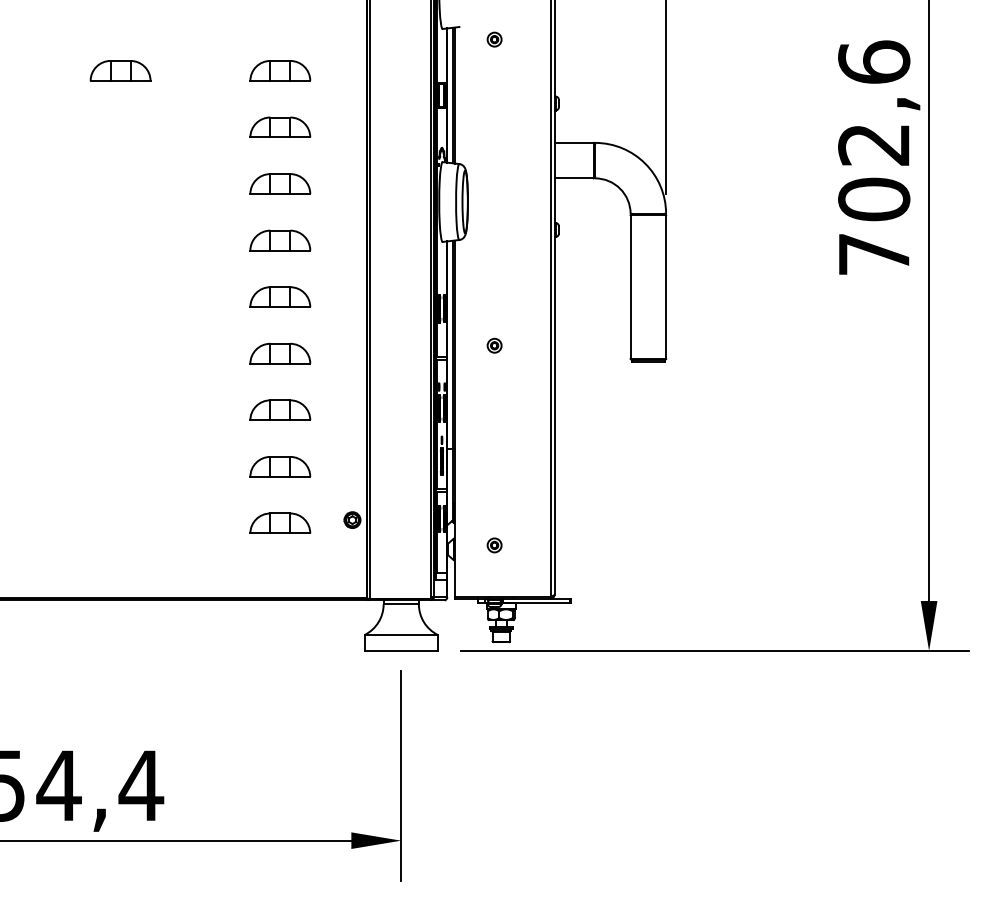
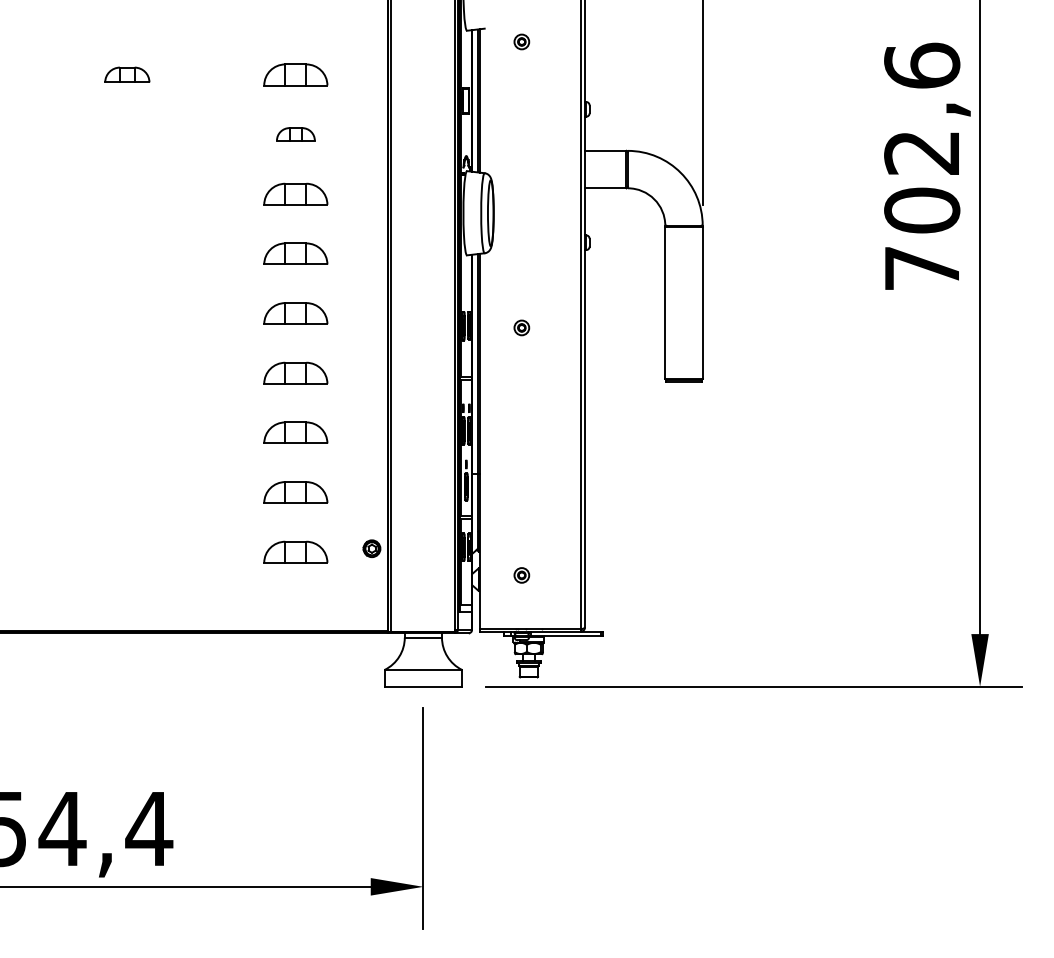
part: (120, 70) -> (127, 74), size x0.7
part: (280, 126) -> (296, 133), size x0.6
part: (494, 345) -> (521, 327), moved

